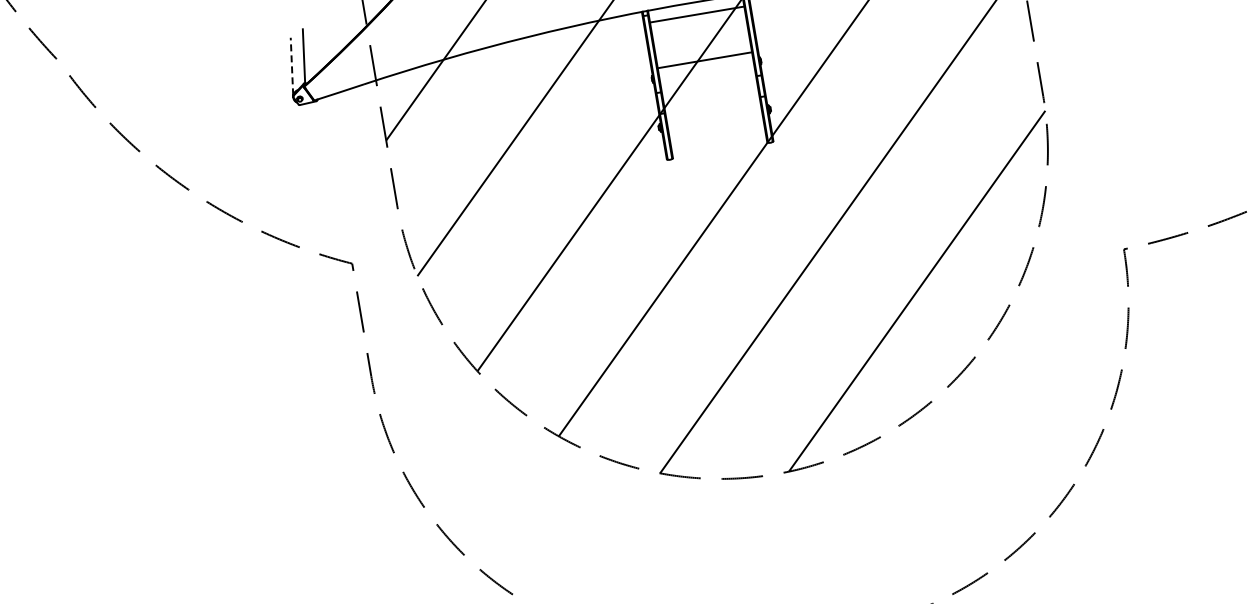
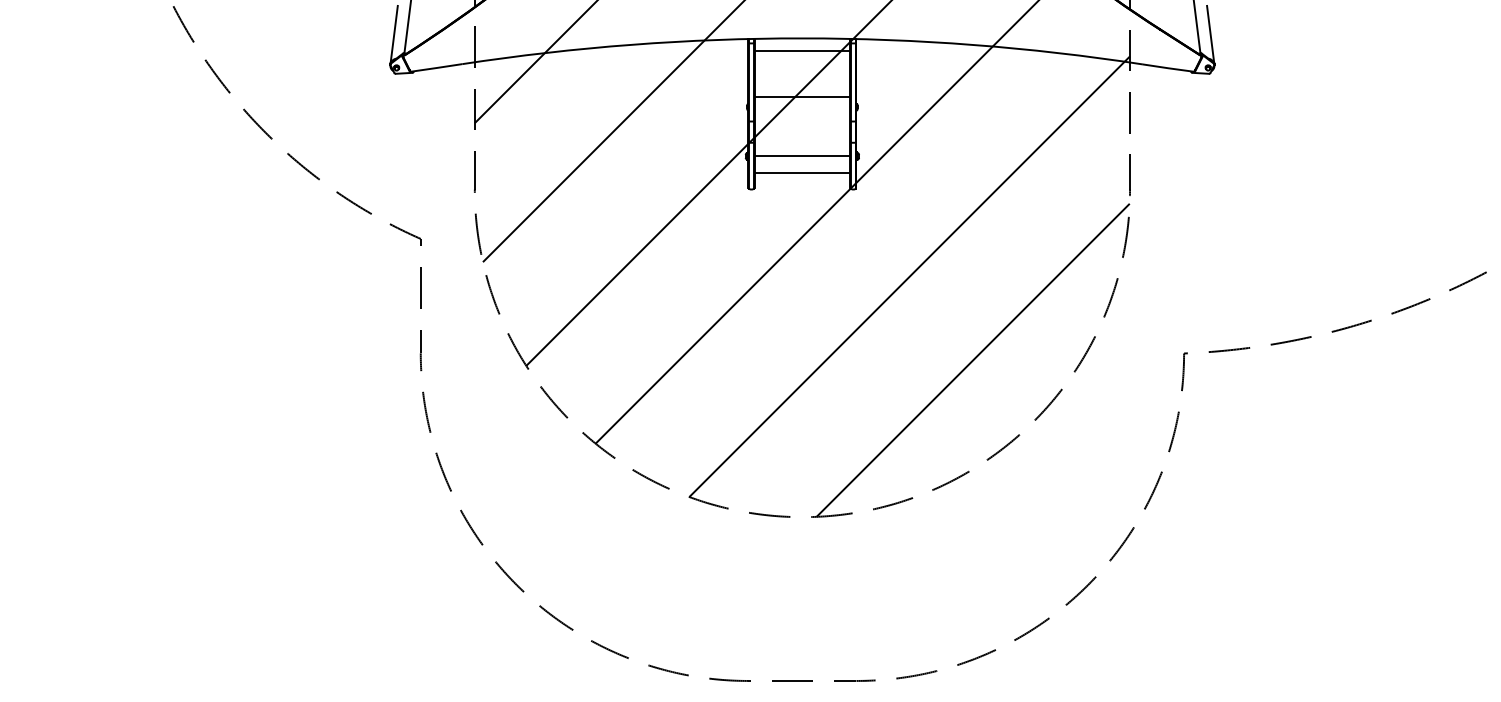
line: (292, 66) -> (394, 34), dashed -> solid
line: (714, 118) -> (802, 156), added
line: (717, 135) -> (802, 173), added

